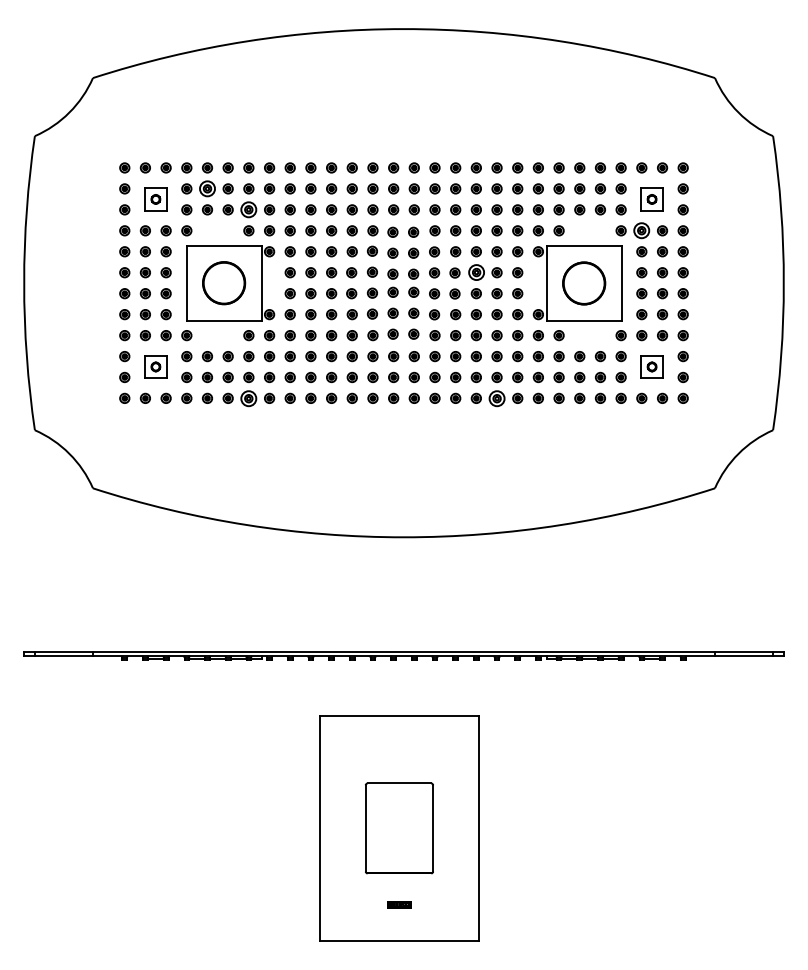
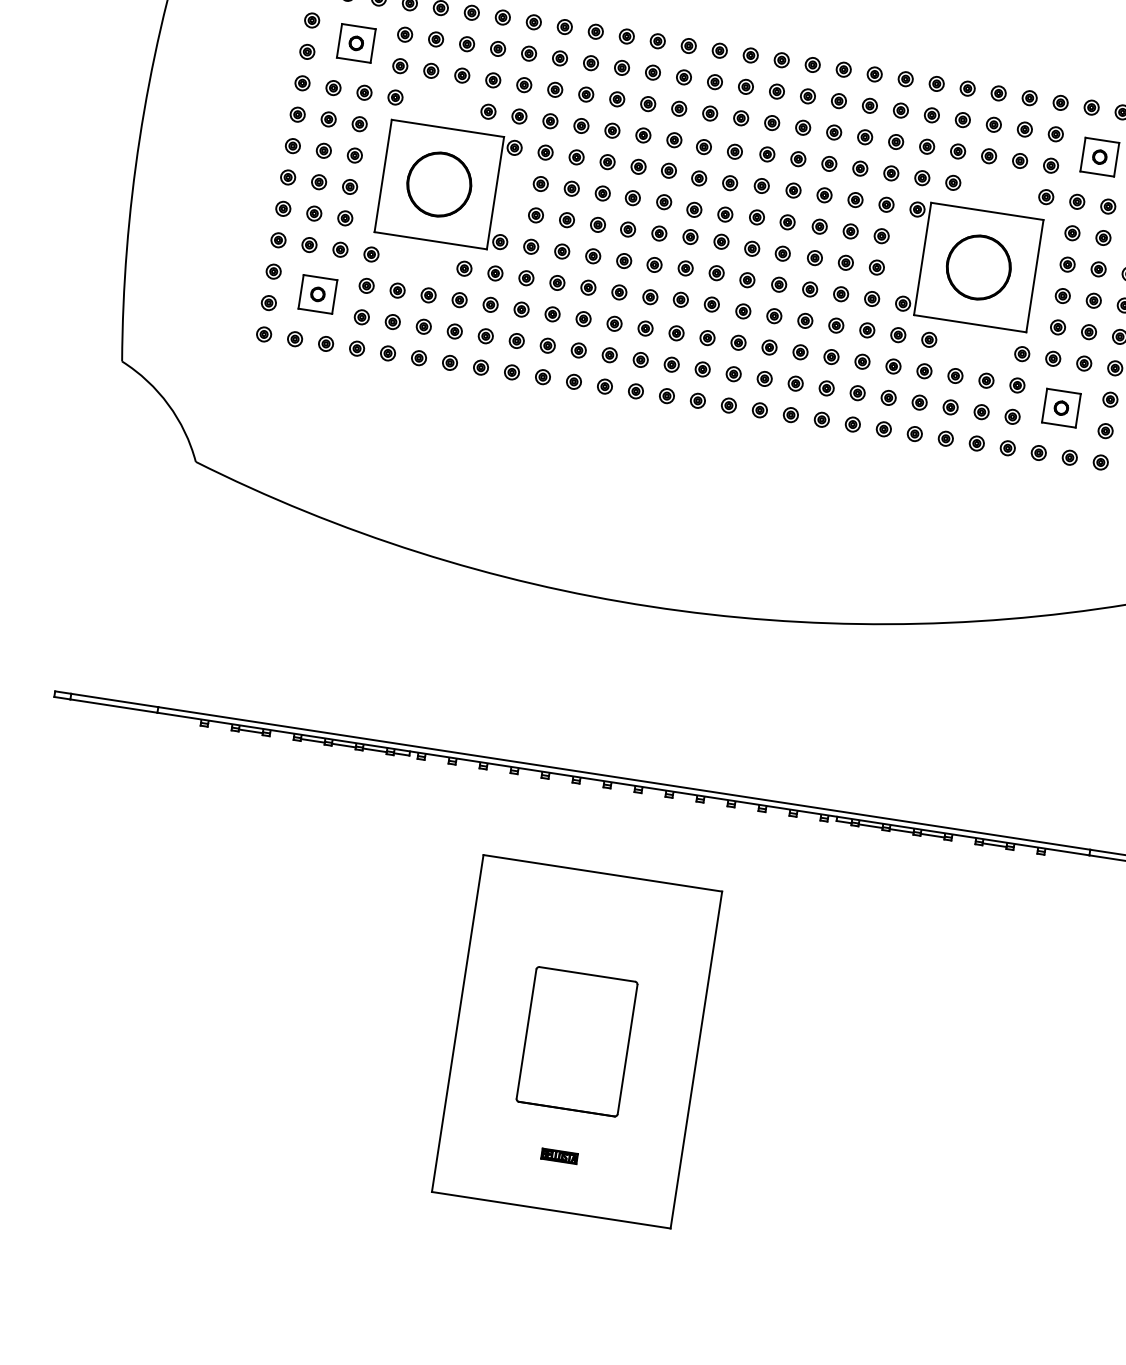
part: (207, 188) -> (436, 38), size x0.62
part: (248, 209) -> (492, 79), size x0.62
part: (641, 230) -> (1076, 201), size x0.62
part: (475, 272) -> (818, 226), size x0.62
part: (248, 397) -> (449, 361), size x0.62
part: (496, 397) -> (821, 418), size x0.62

